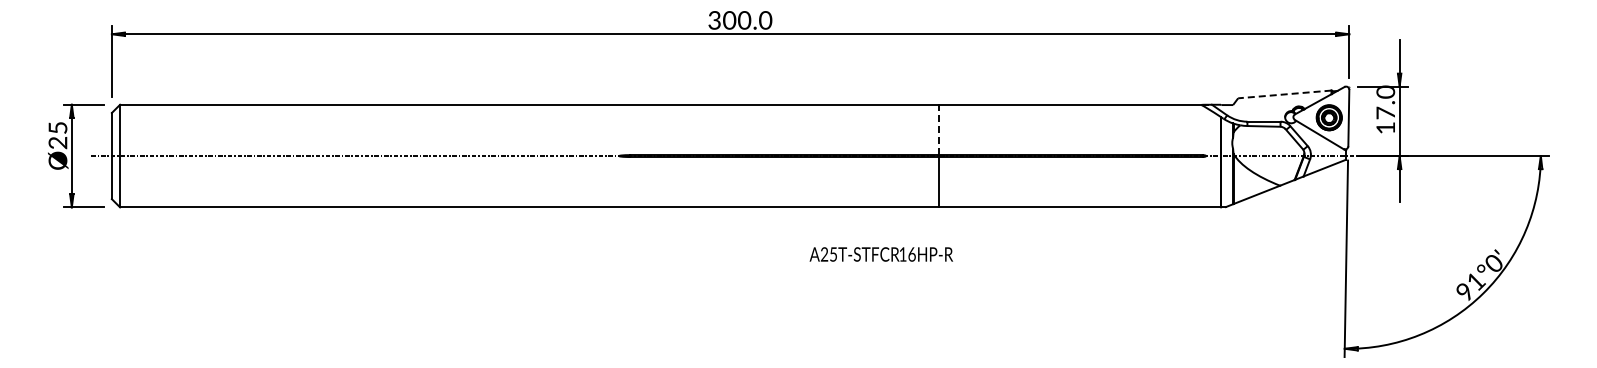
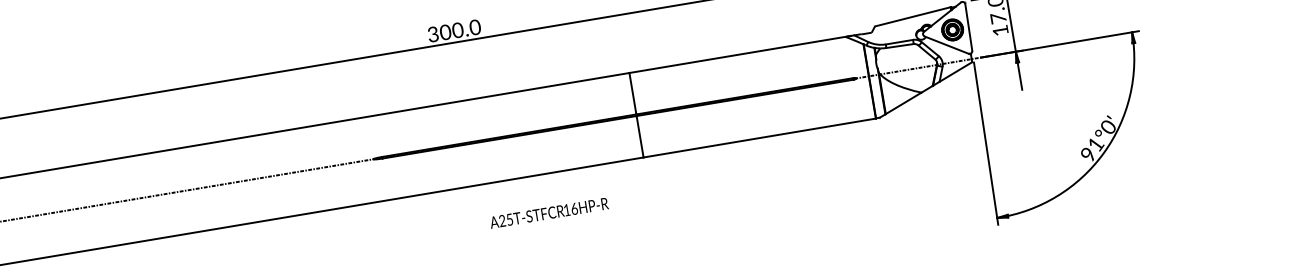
line: (1284, 94) -> (912, 16), dashed -> solid
line: (938, 129) -> (632, 93), dashed -> solid
text: (880, 254) -> (548, 213), moved

